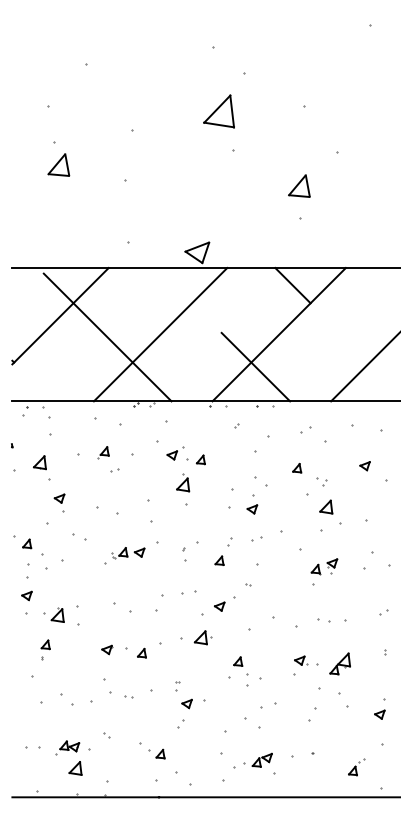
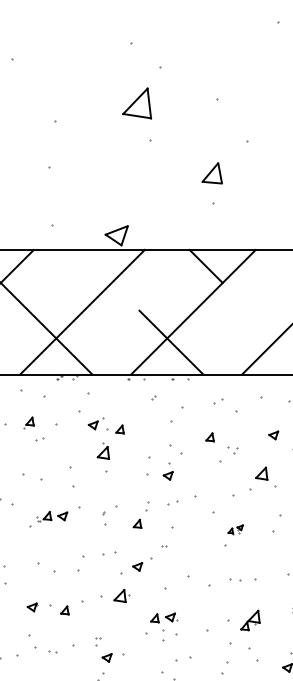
part: (326, 506) -> (261, 473), moved
part: (324, 566) -> (235, 529), size x0.6
part: (301, 660) -> (172, 617), moved

